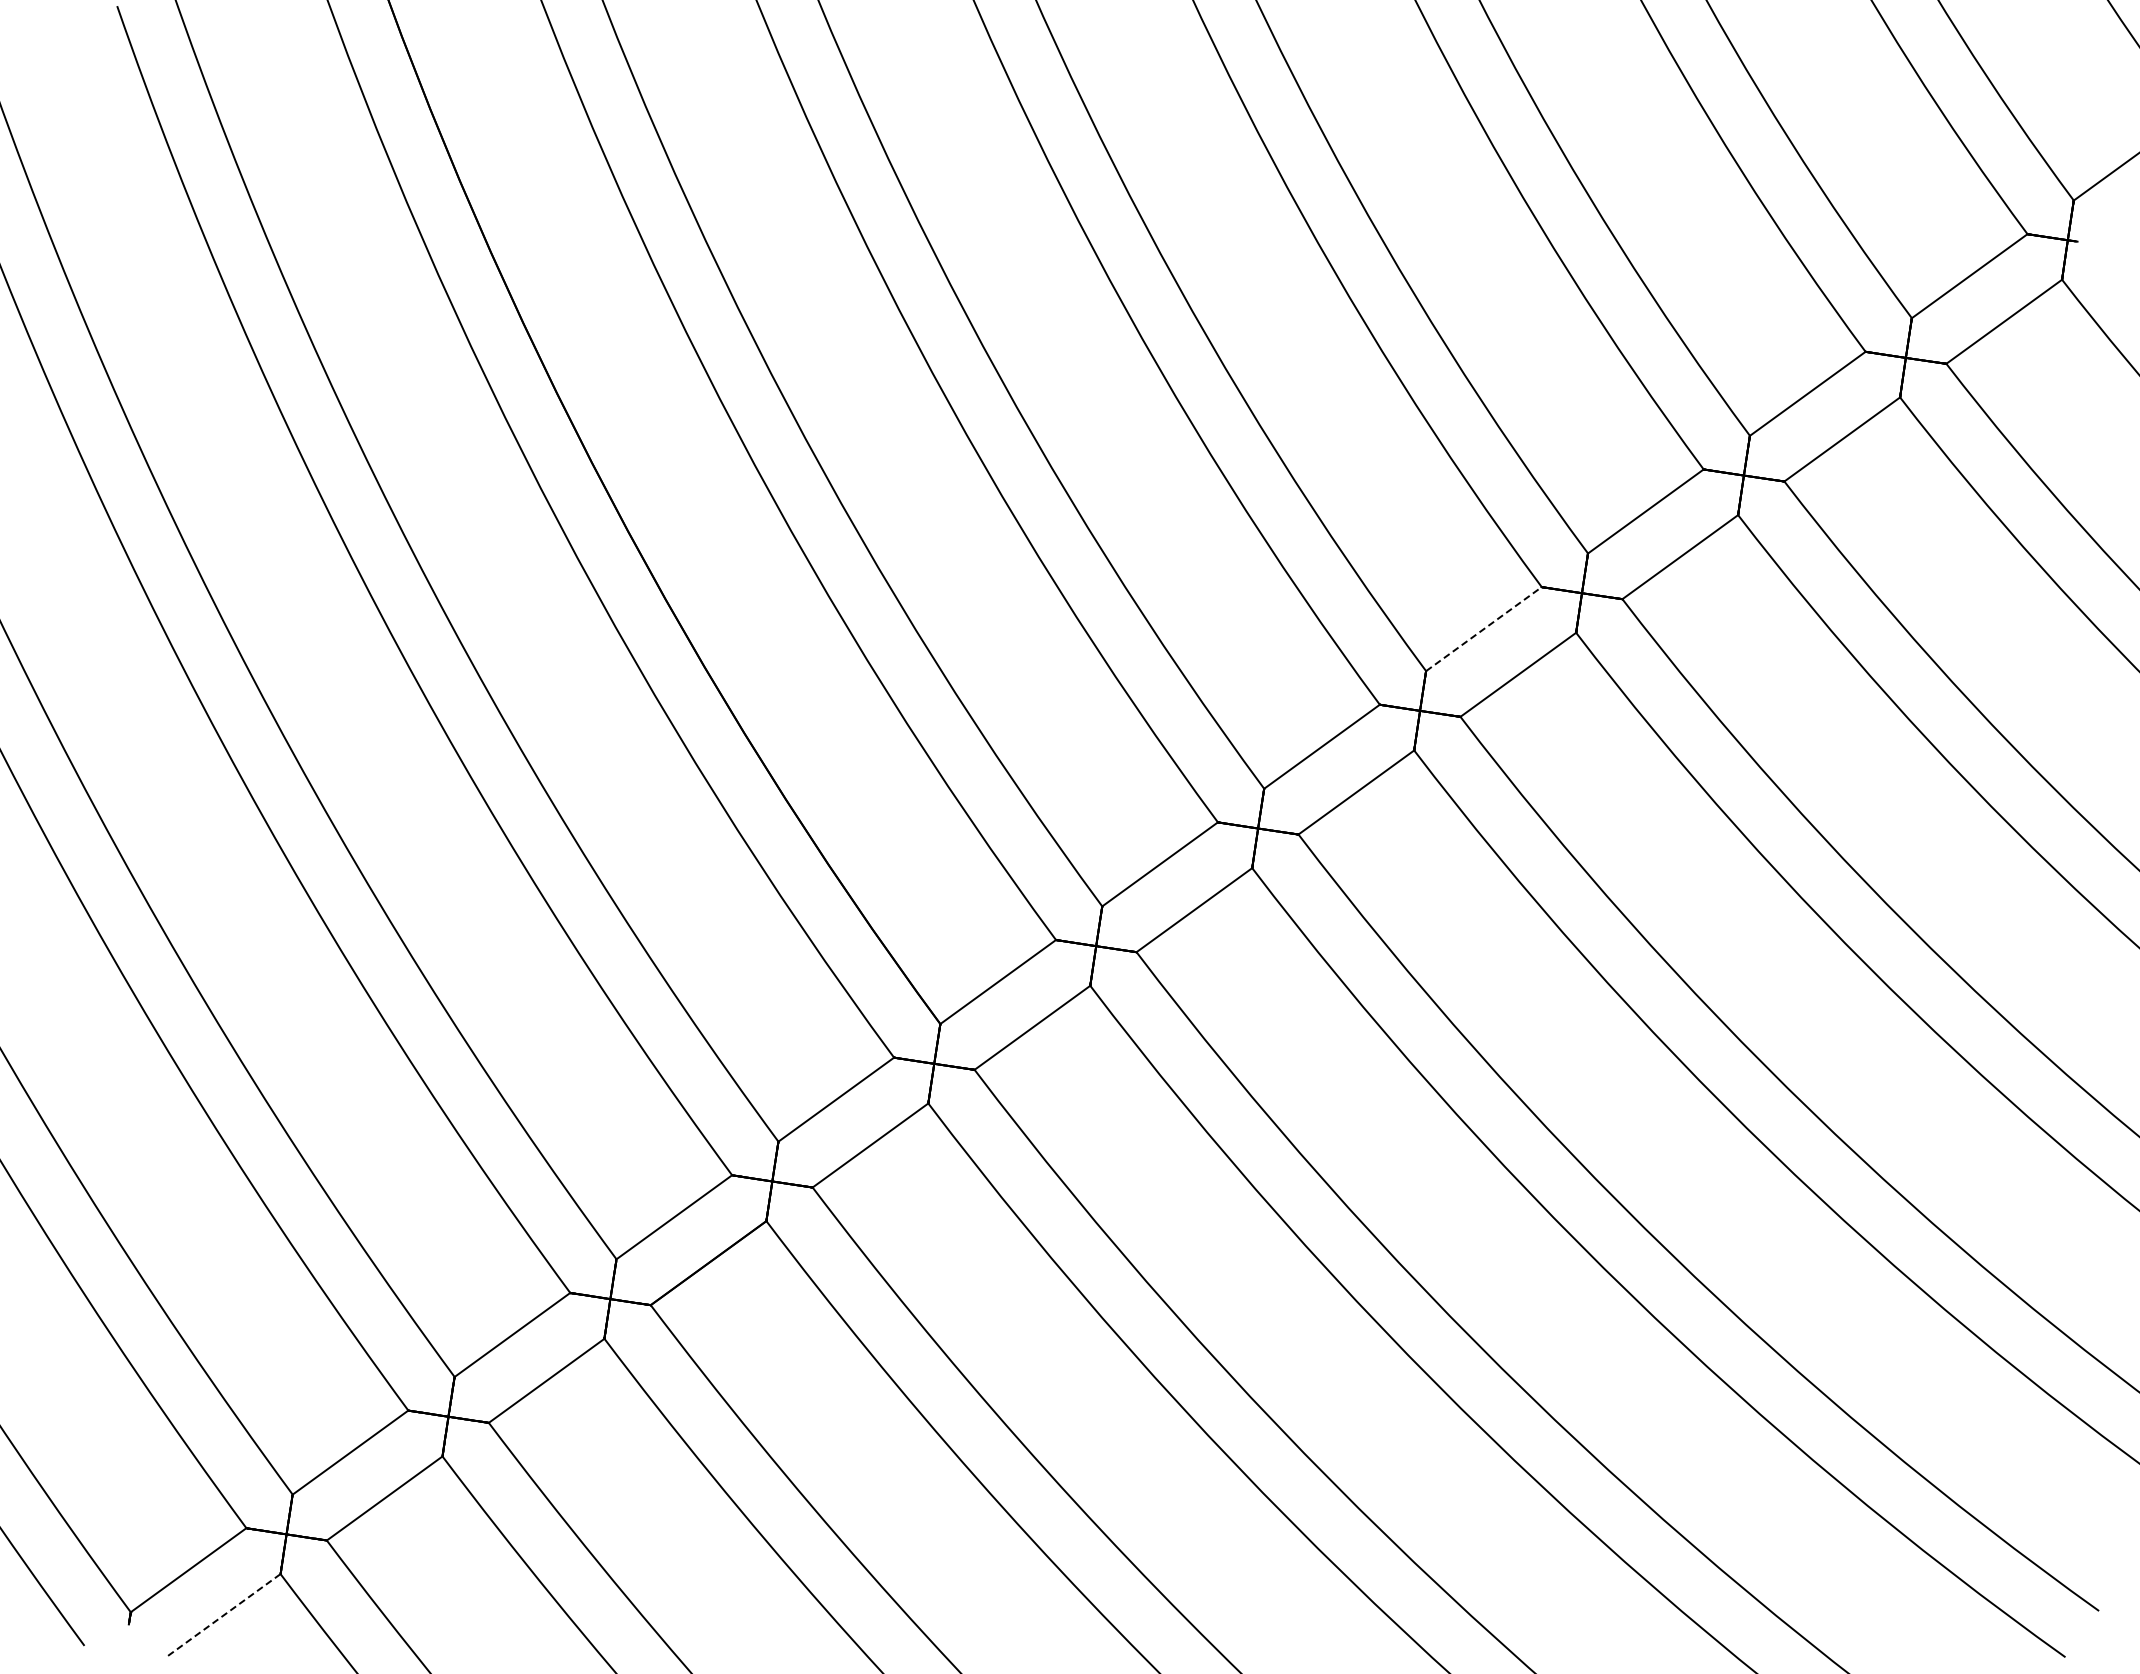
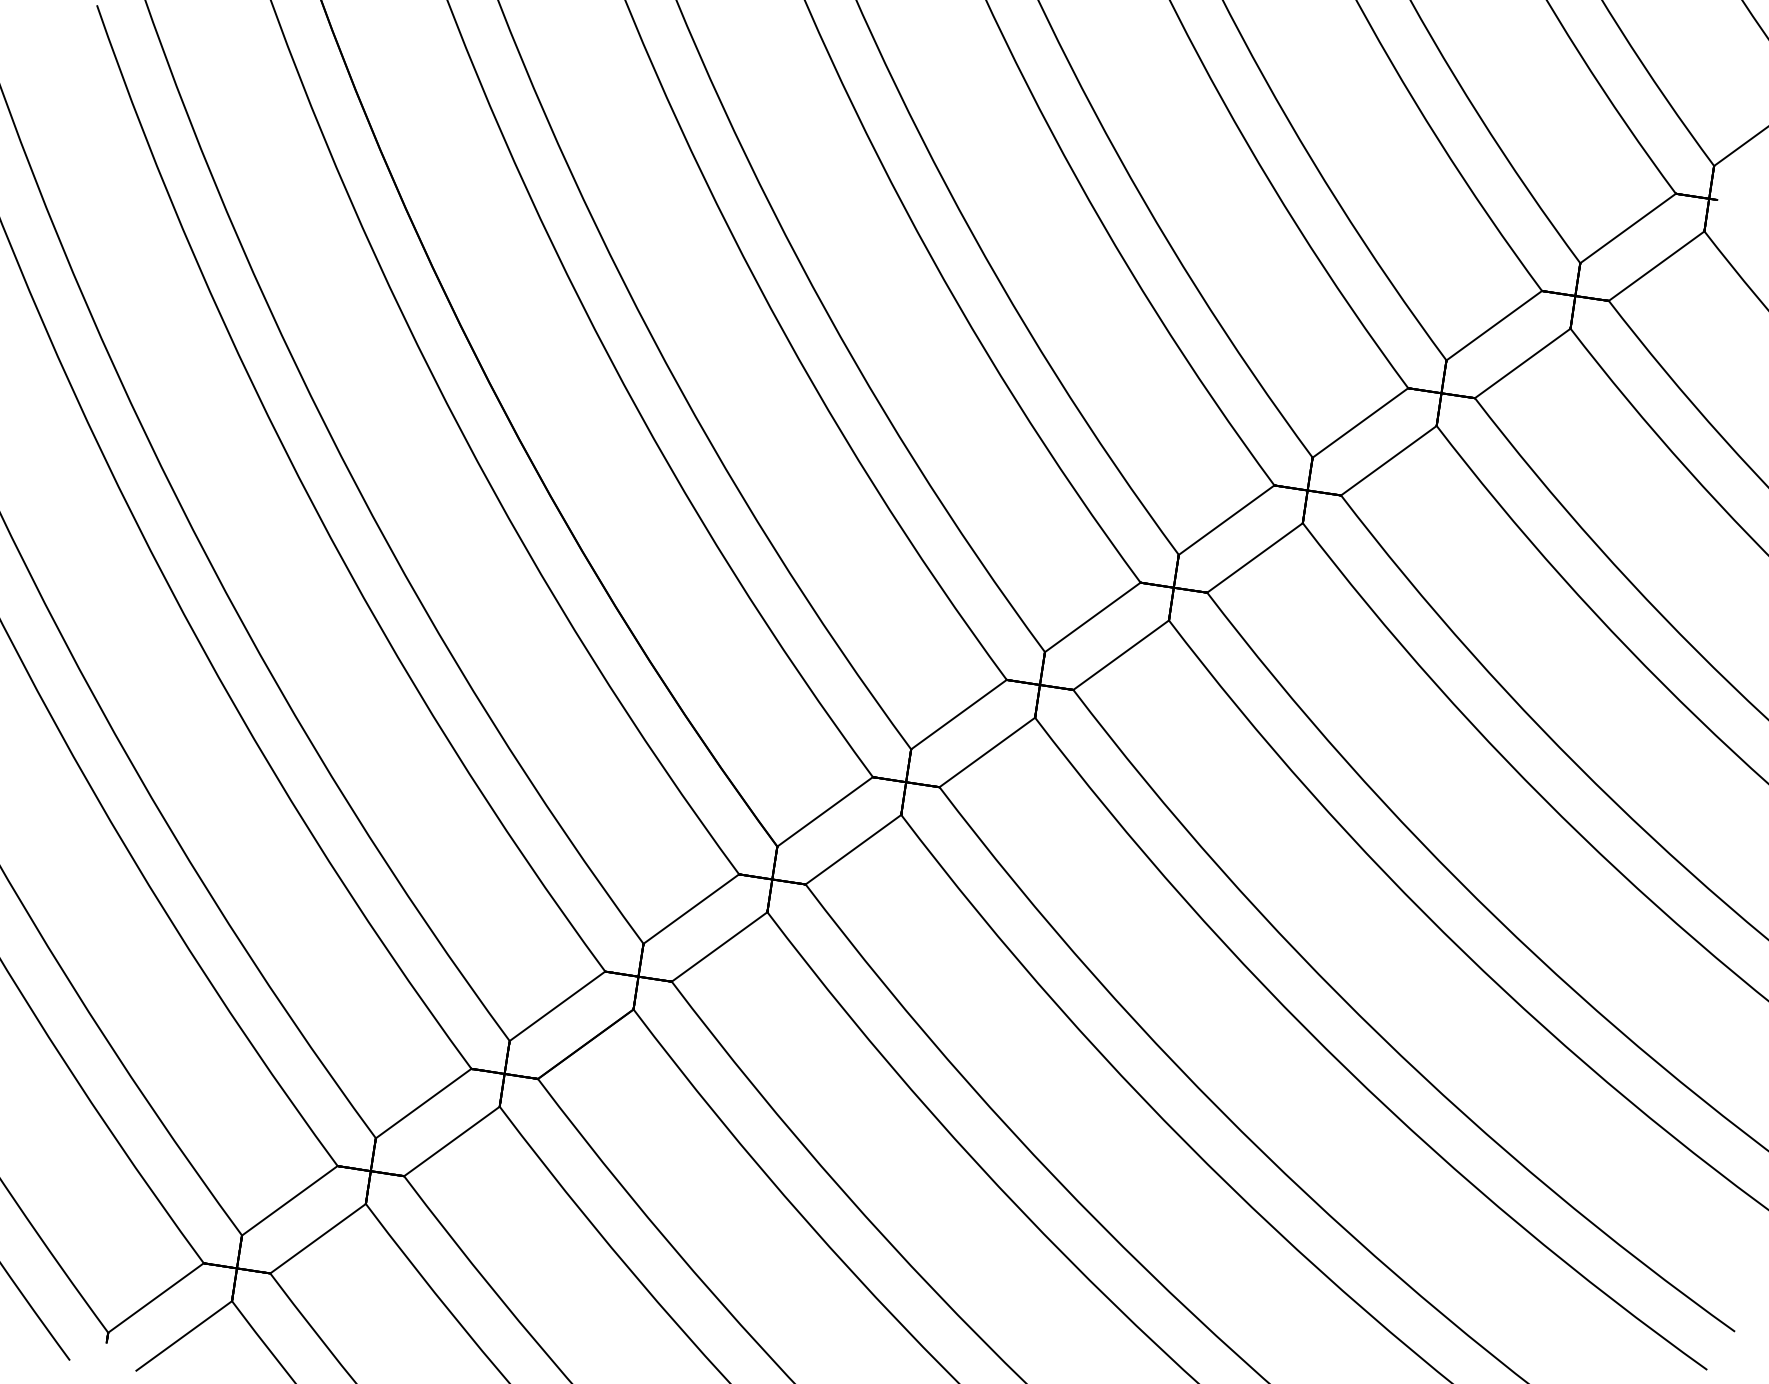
line: (1484, 628) -> (1227, 519), dashed -> solid
line: (222, 1616) -> (184, 1336), dashed -> solid

